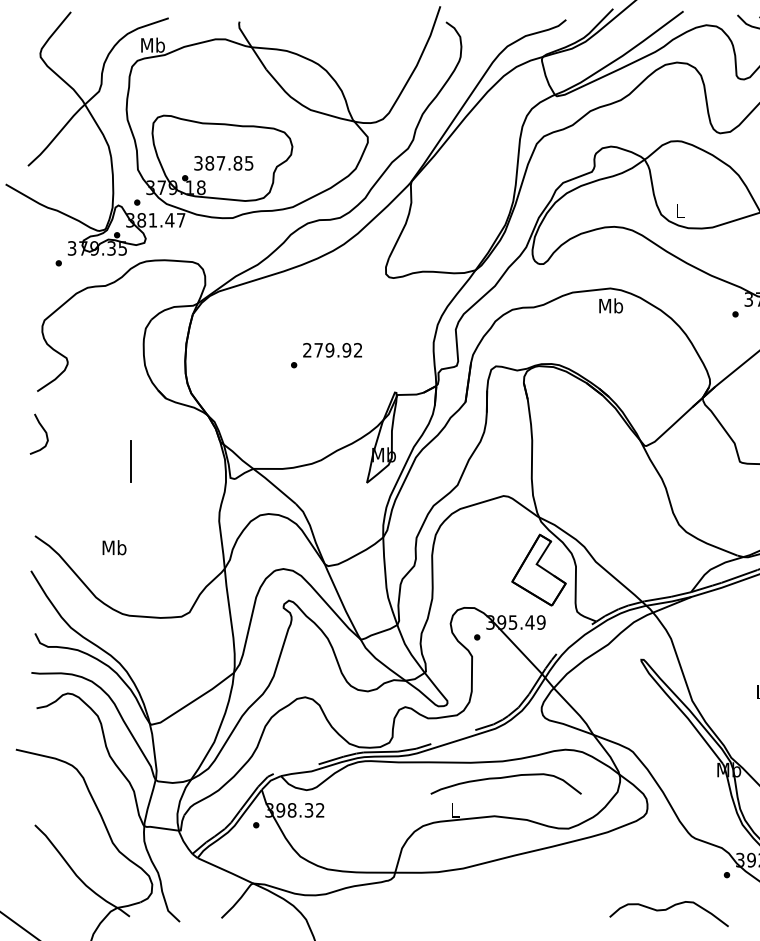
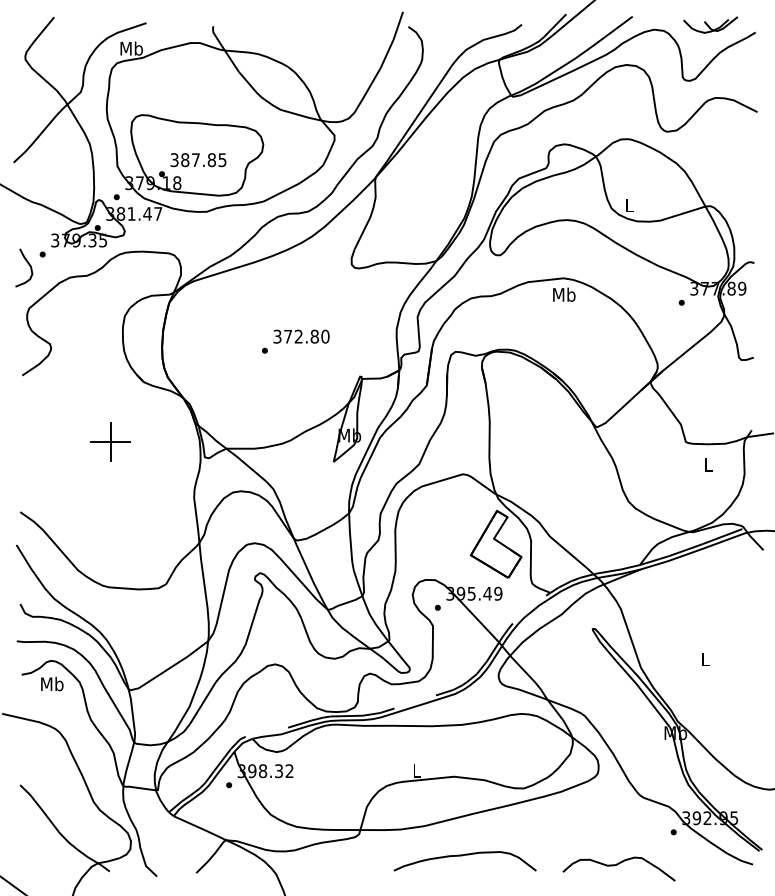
text: (332, 350) -> (301, 336), 279.92 -> 372.80
curve: (42, 429) -> (27, 263), moved
line: (130, 461) -> (110, 441), added
text: (114, 548) -> (52, 684), moved
curve: (503, 778) -> (462, 856), moved

